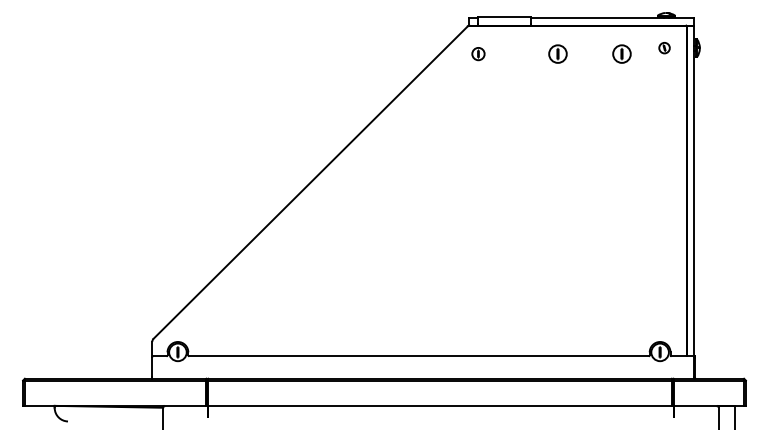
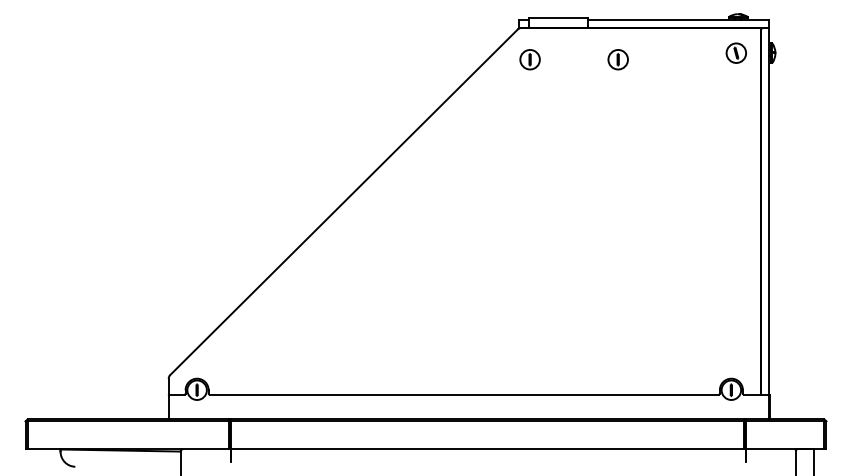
part: (664, 47) -> (736, 52), size x1.67
part: (478, 53) -> (530, 59), size x1.43
part: (621, 53) -> (688, 59), removed

